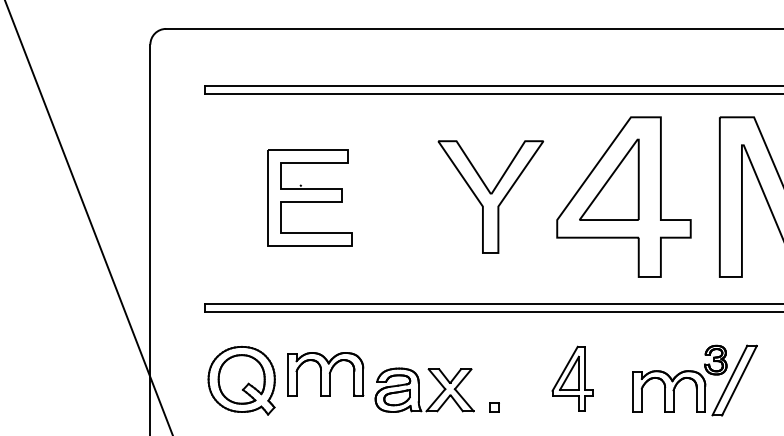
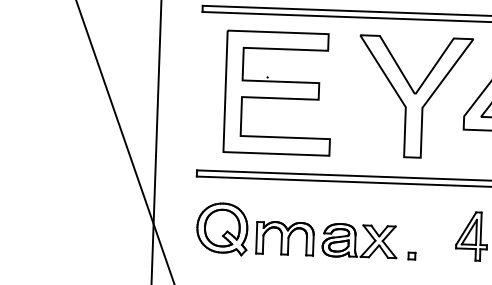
part: (490, 196) -> (414, 96), size x1.43
part: (309, 197) -> (278, 92), size x1.67
part: (325, 374) -> (285, 238), moved

